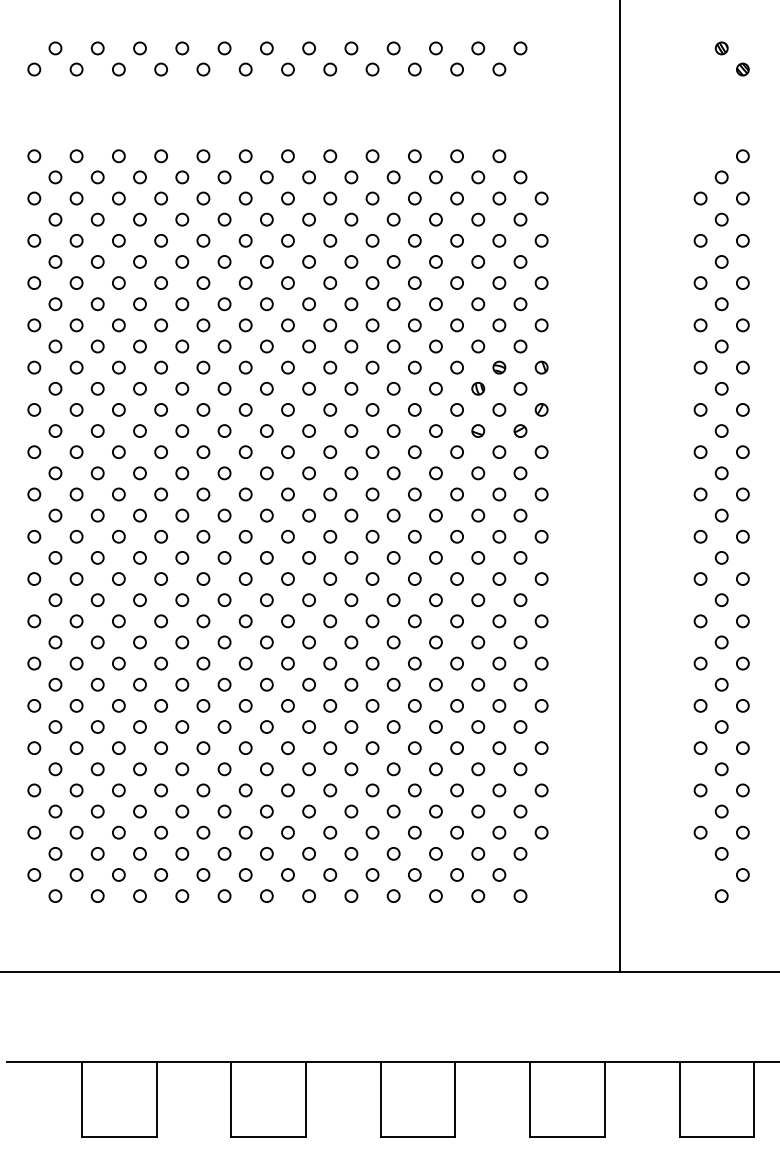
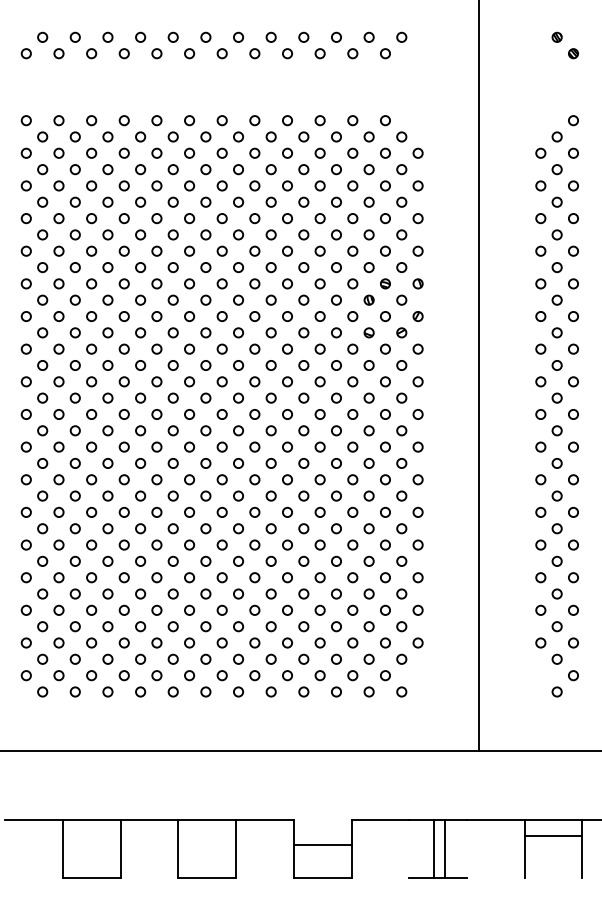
line: (417, 1062) -> (322, 845), moved
line: (530, 1098) -> (434, 848), moved
line: (604, 1098) -> (444, 848), moved
line: (716, 1136) -> (553, 835), moved

